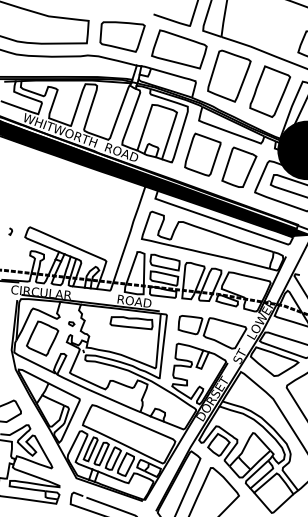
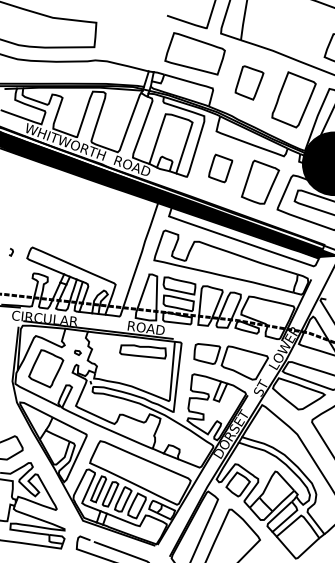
part: (122, 37) -> (133, 40), removed
part: (229, 75) -> (249, 82), size x0.6
part: (202, 154) -> (220, 168), size x0.6

